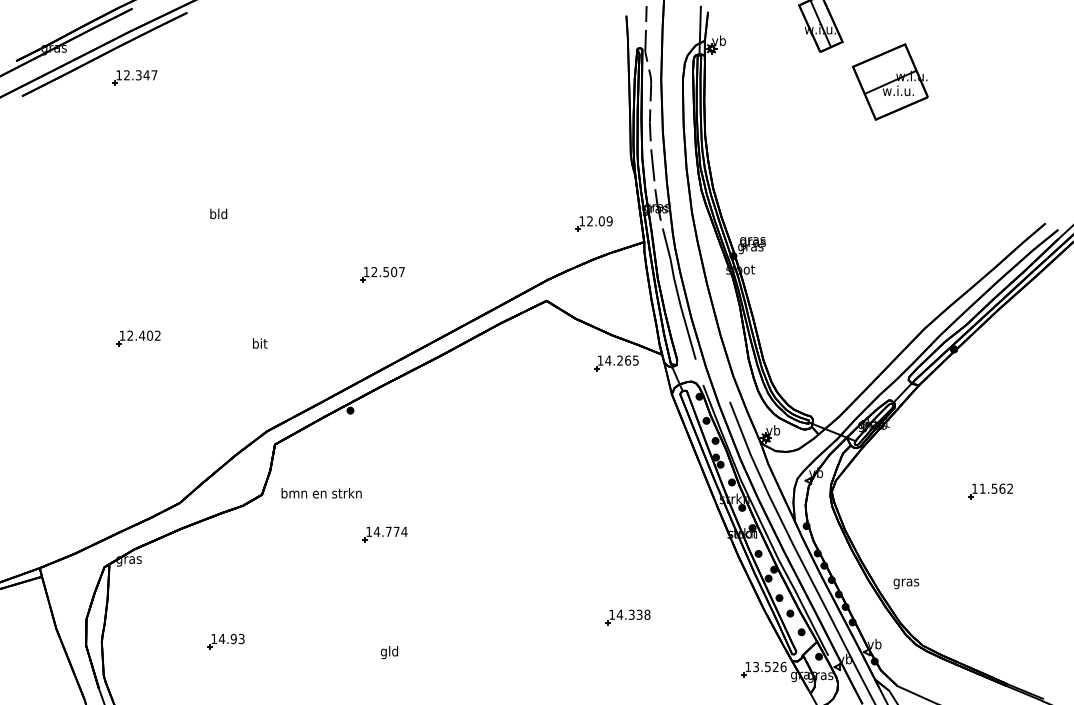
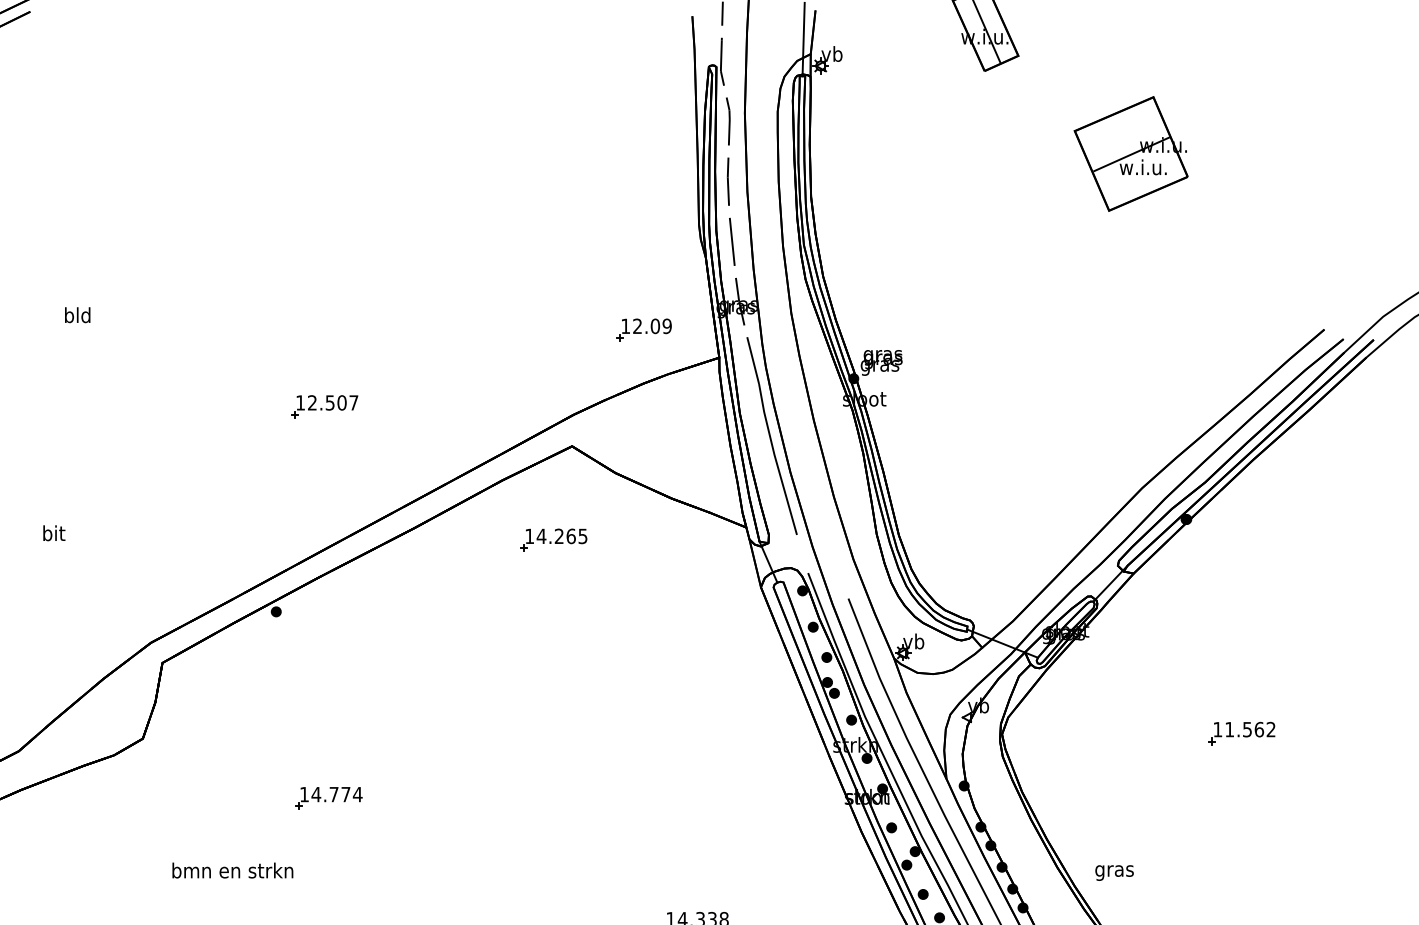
part: (889, 81) -> (1129, 153), moved
text: (260, 343) -> (54, 533), moved
part: (616, 363) -> (553, 540), moved
text: (321, 493) -> (232, 870), moved

